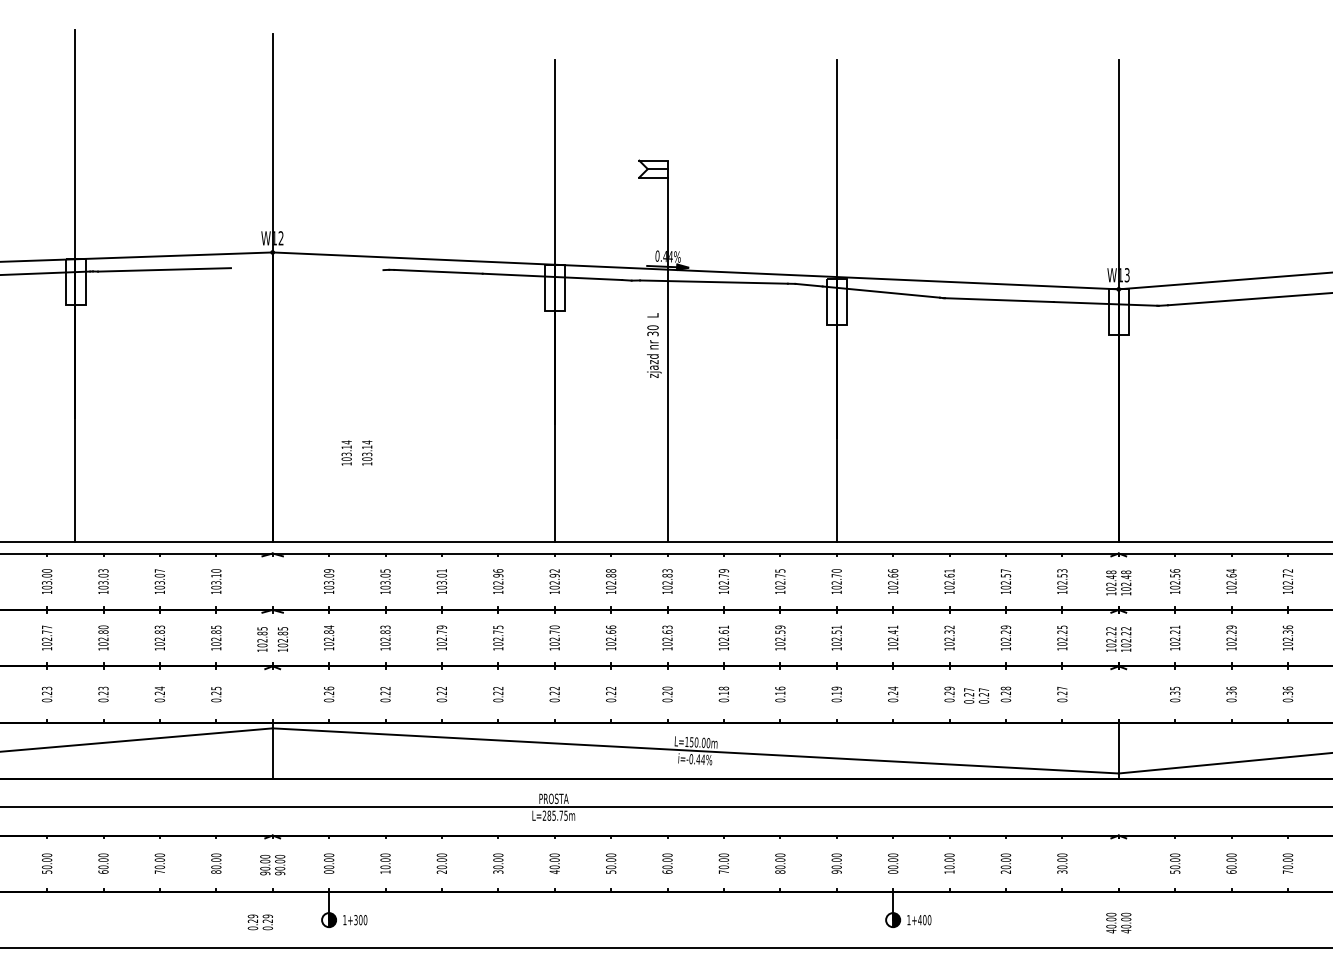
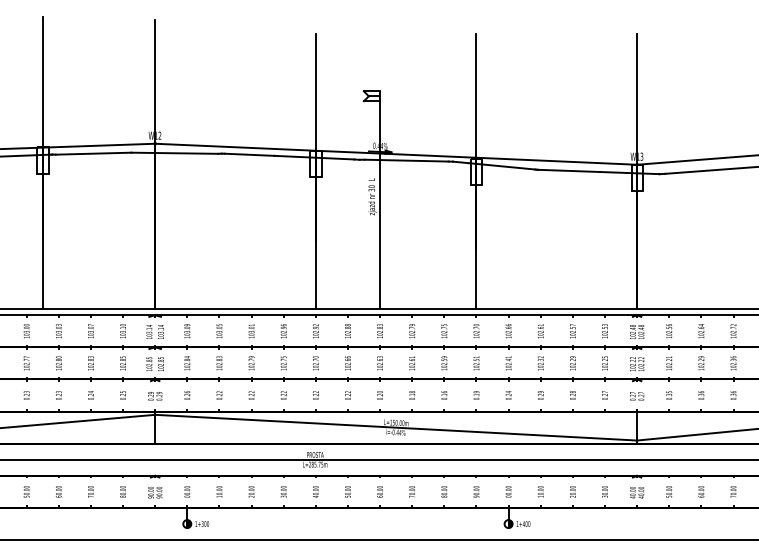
line: (306, 267) -> (174, 152), added
text: (355, 452) -> (154, 331), moved
text: (977, 696) -> (637, 396), moved
text: (260, 922) -> (155, 396), moved
text: (1119, 922) -> (637, 492), moved

